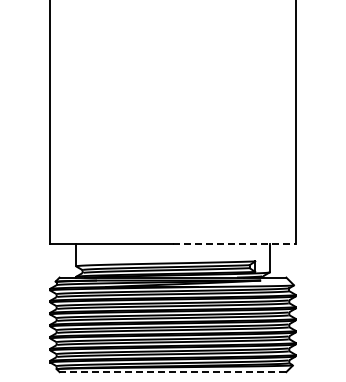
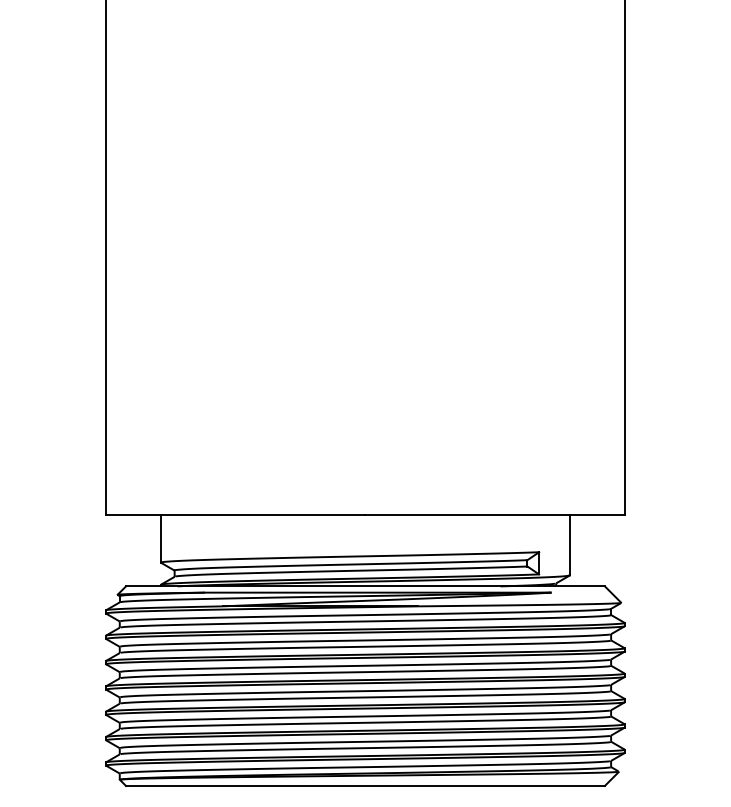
line: (234, 243) -> (495, 514), dashed -> solid
line: (172, 372) -> (364, 786), dashed -> solid

